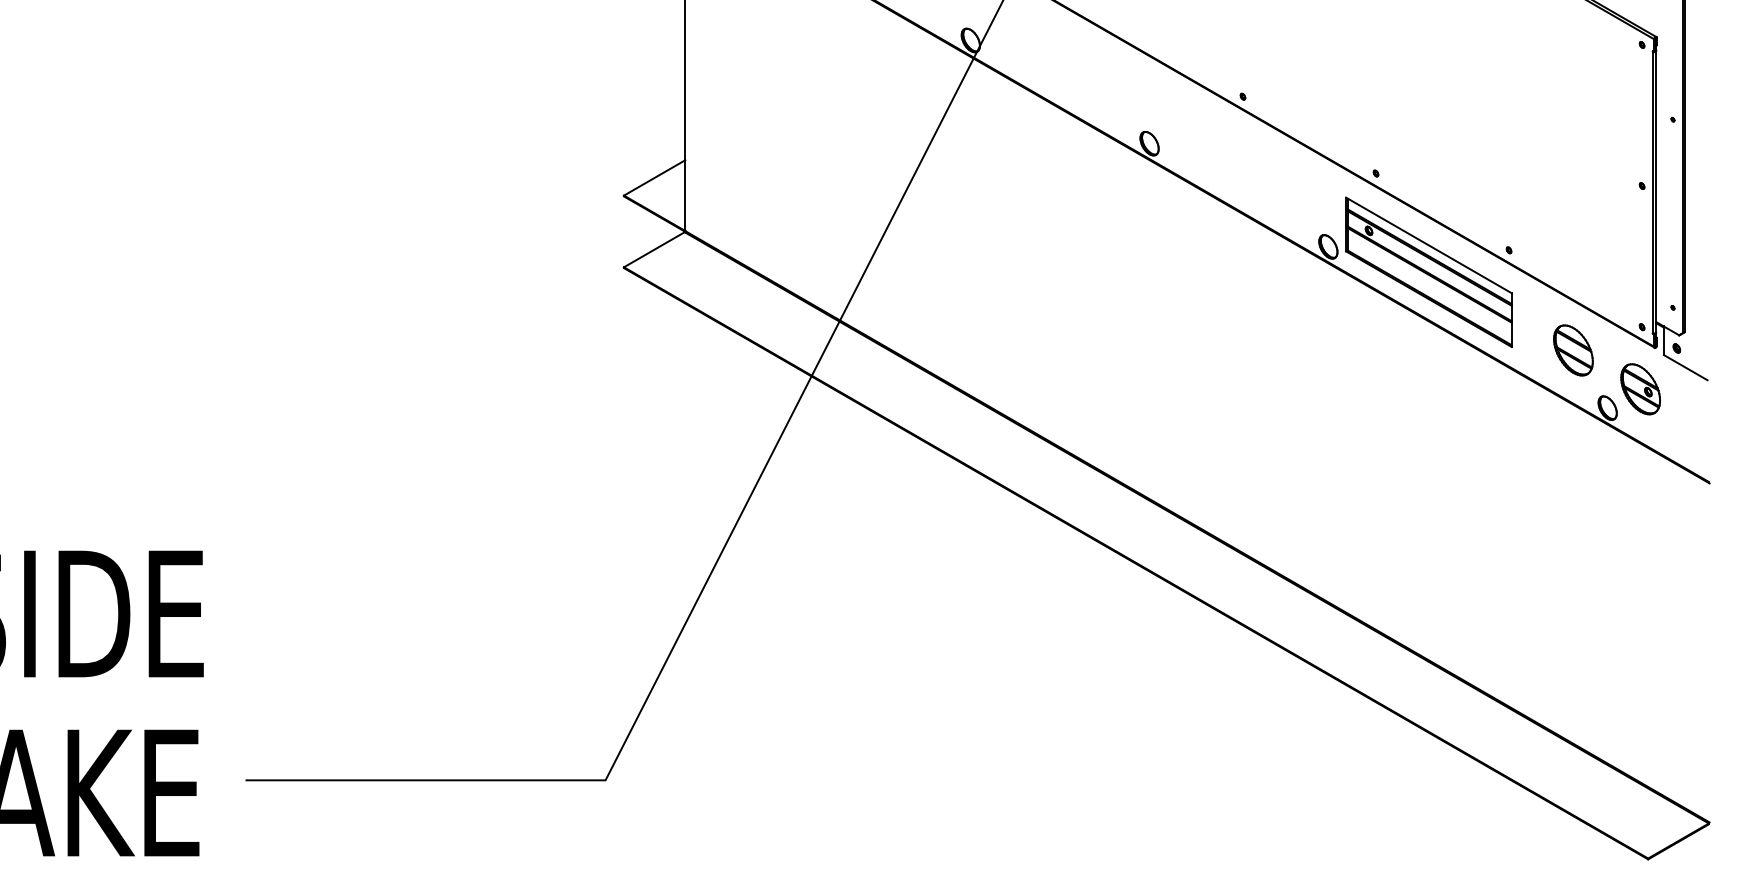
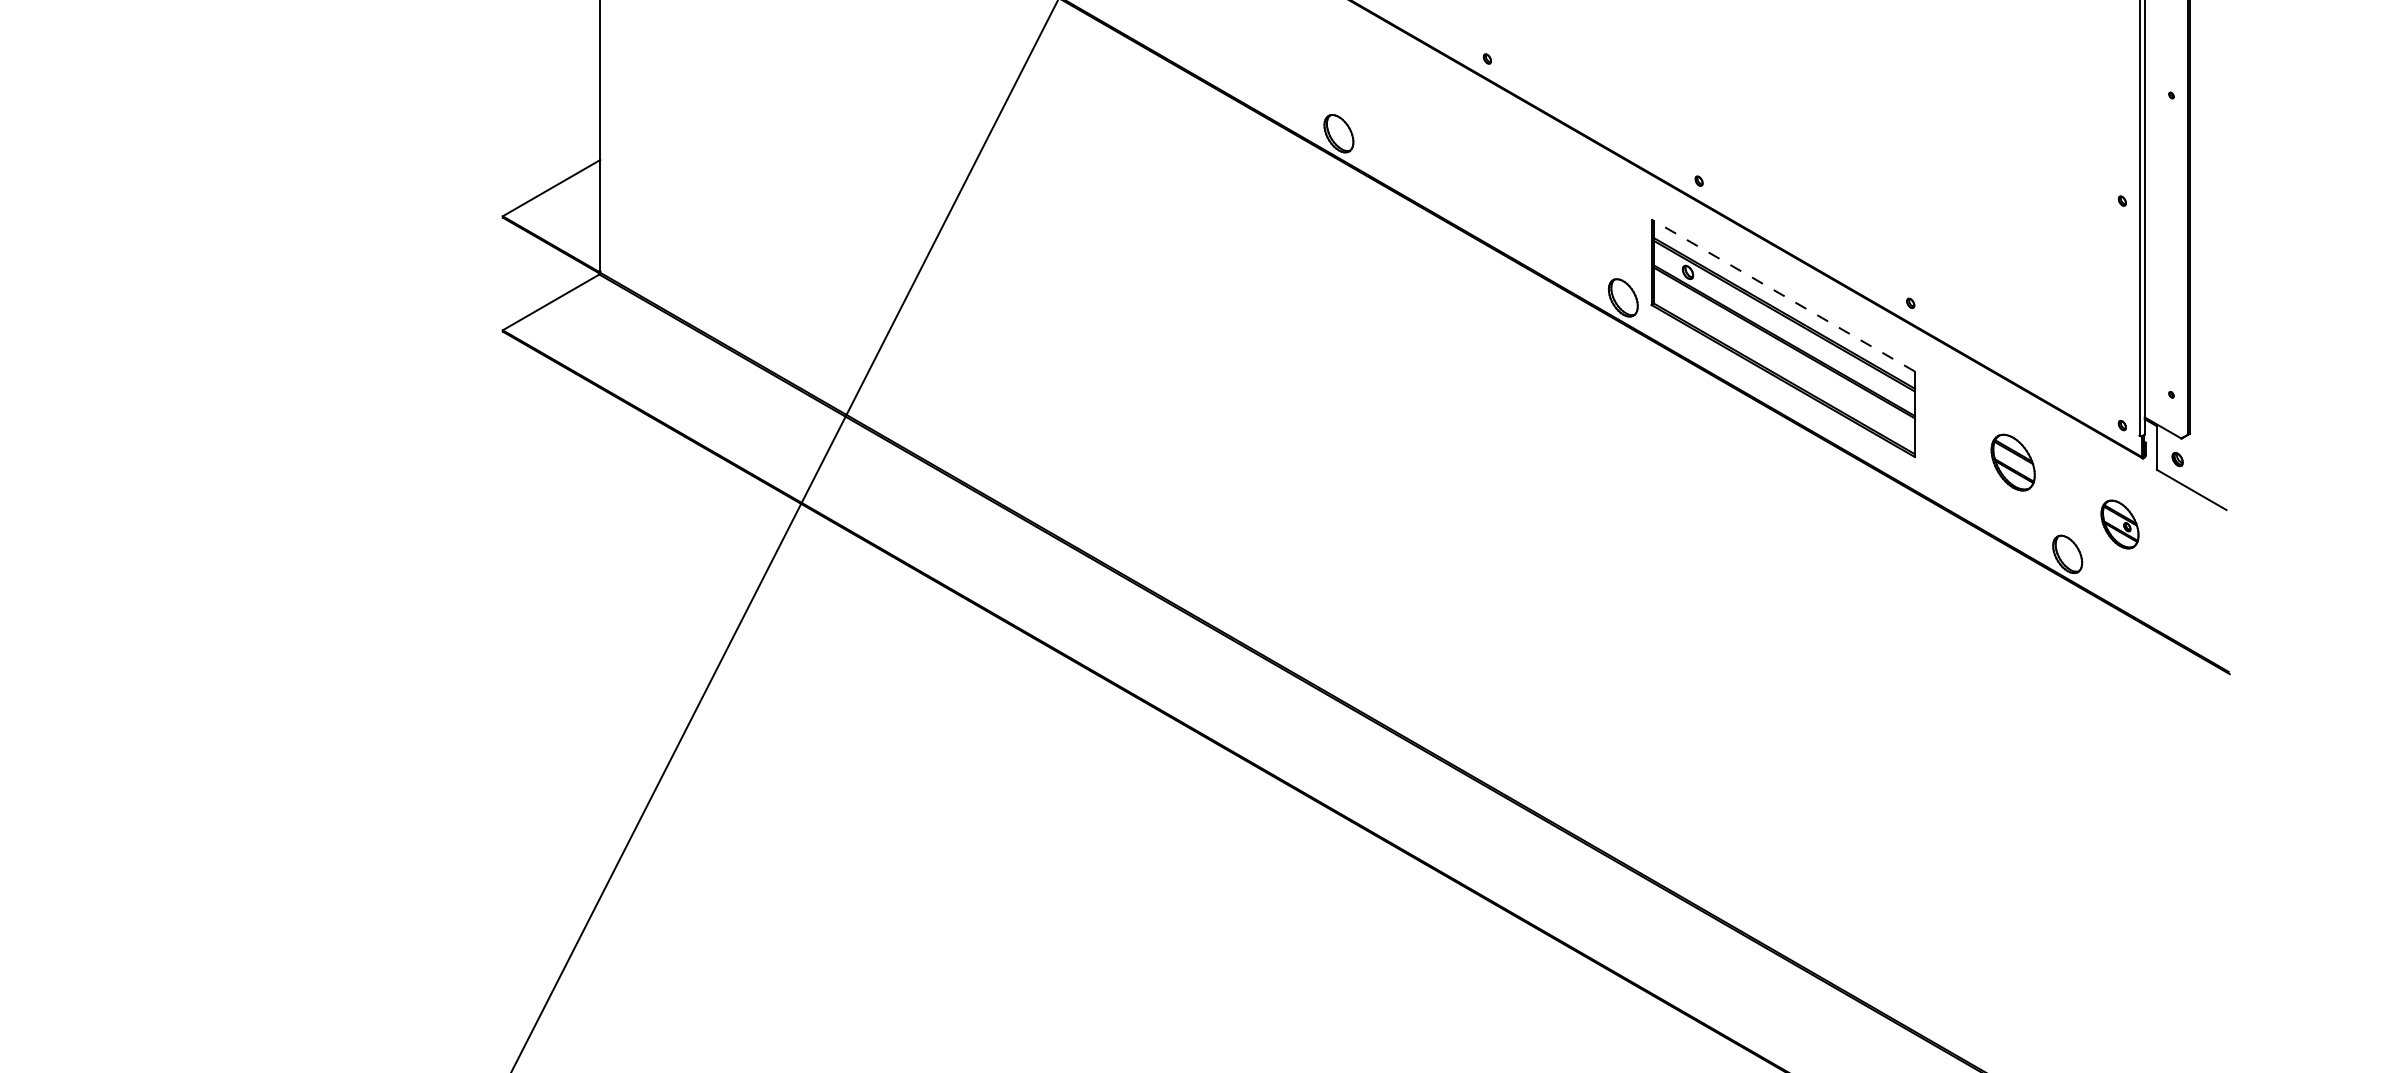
line: (1428, 245) -> (1782, 295), solid -> dashed
part: (1573, 350) -> (2013, 462), size x0.7
part: (1640, 389) -> (2119, 524), size x0.6

